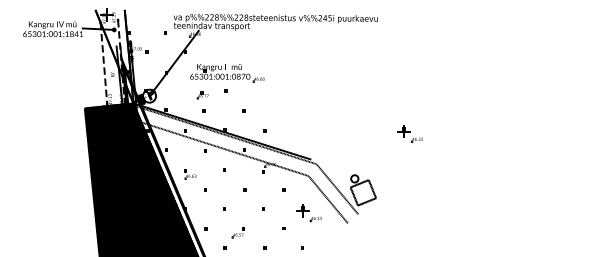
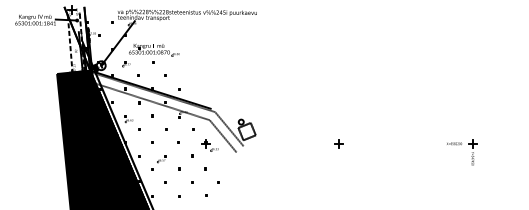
part: (202, 95) -> (126, 64), moved
part: (409, 133) -> (278, 91), removed
part: (497, 210) -> (338, 143), added

